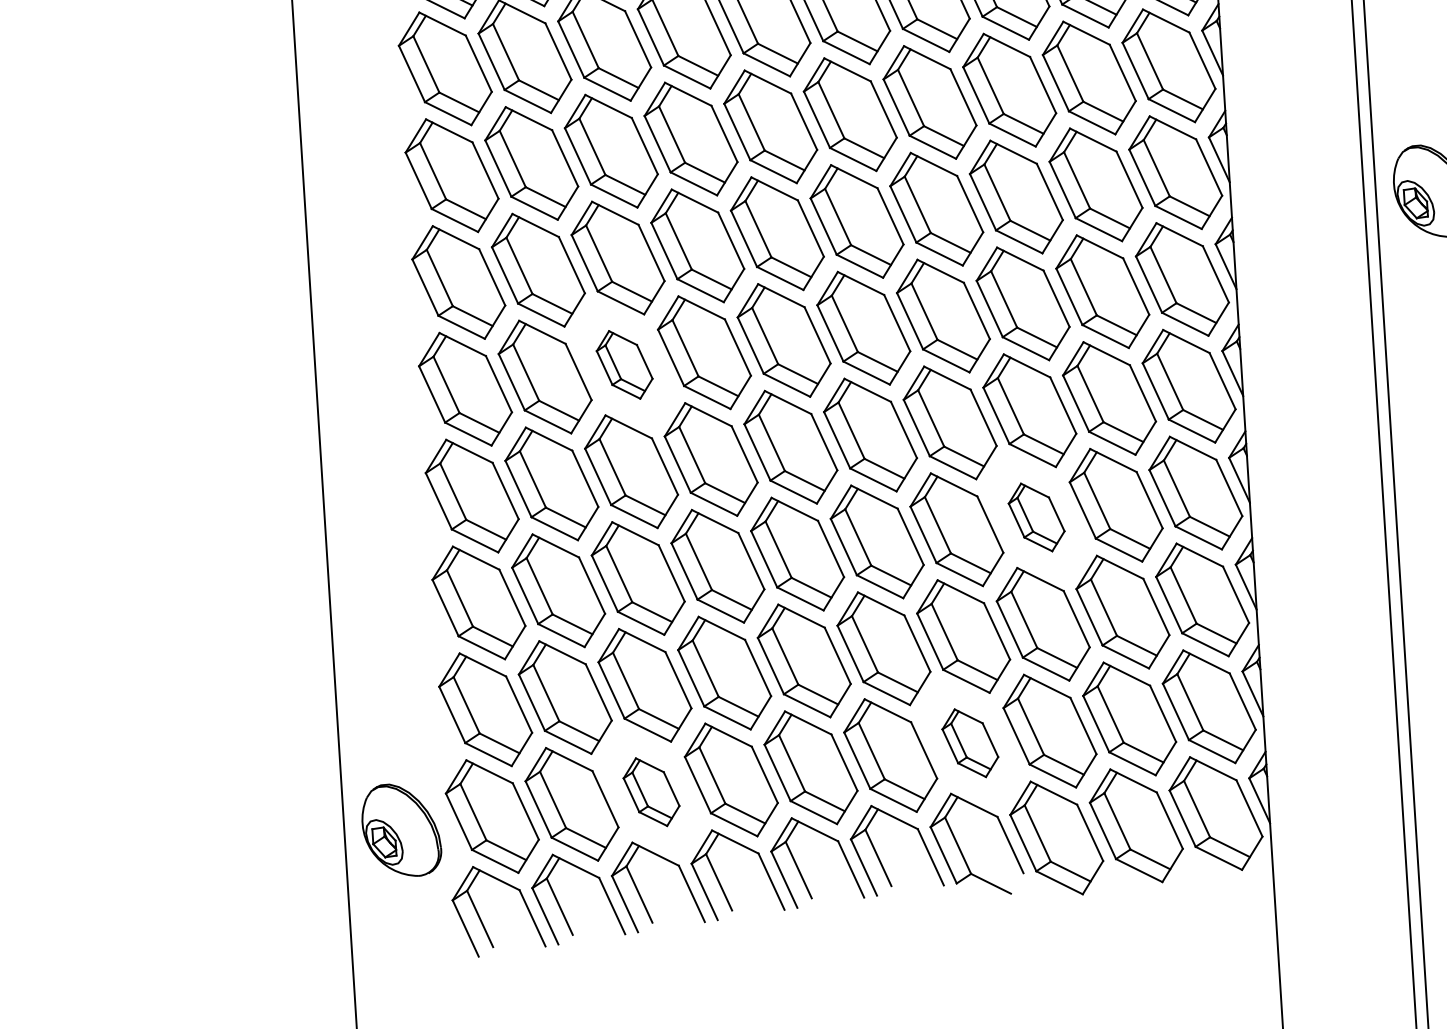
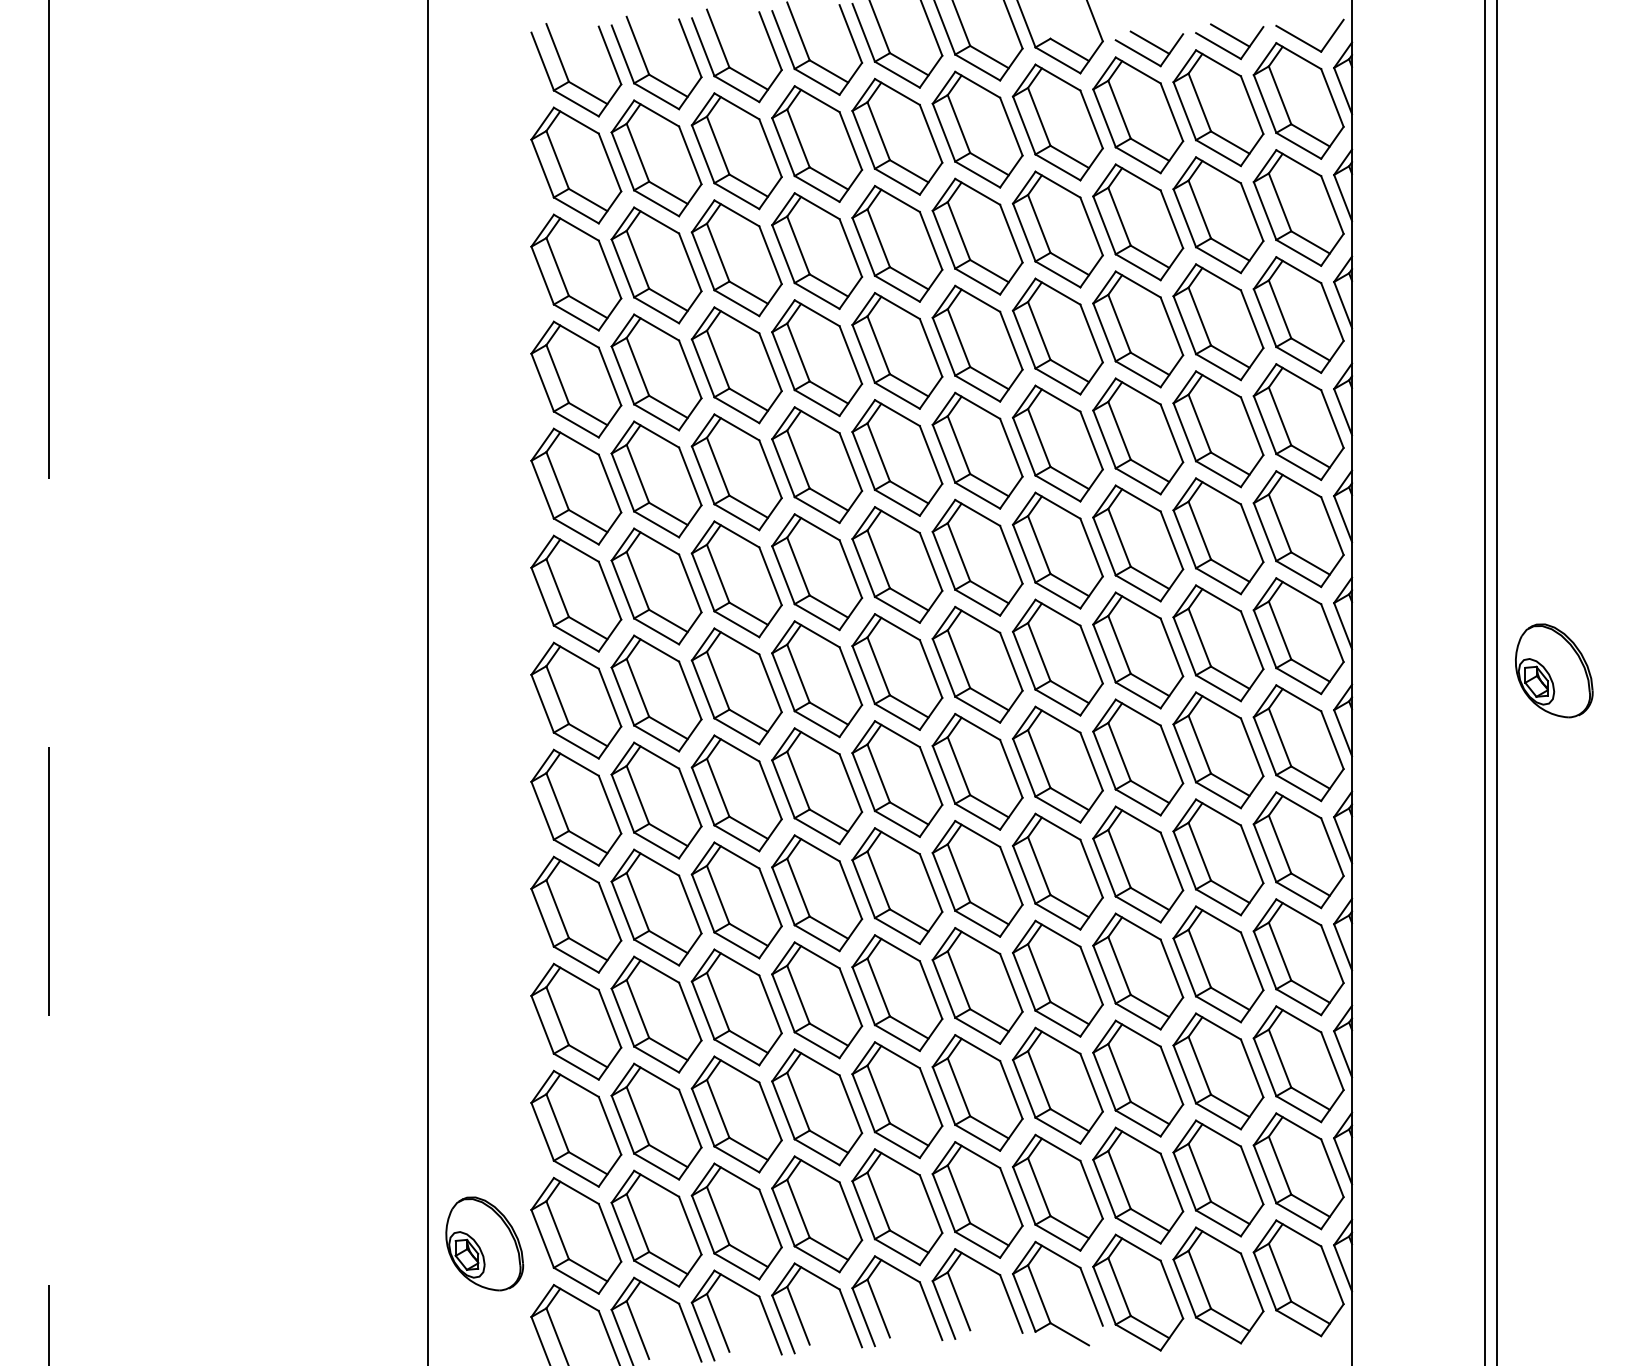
part: (624, 365) -> (736, 793), size x1.67
part: (1036, 517) -> (1138, 971), size x1.67
part: (969, 743) -> (1057, 1192), size x1.67
part: (651, 792) -> (736, 1221), size x1.67

